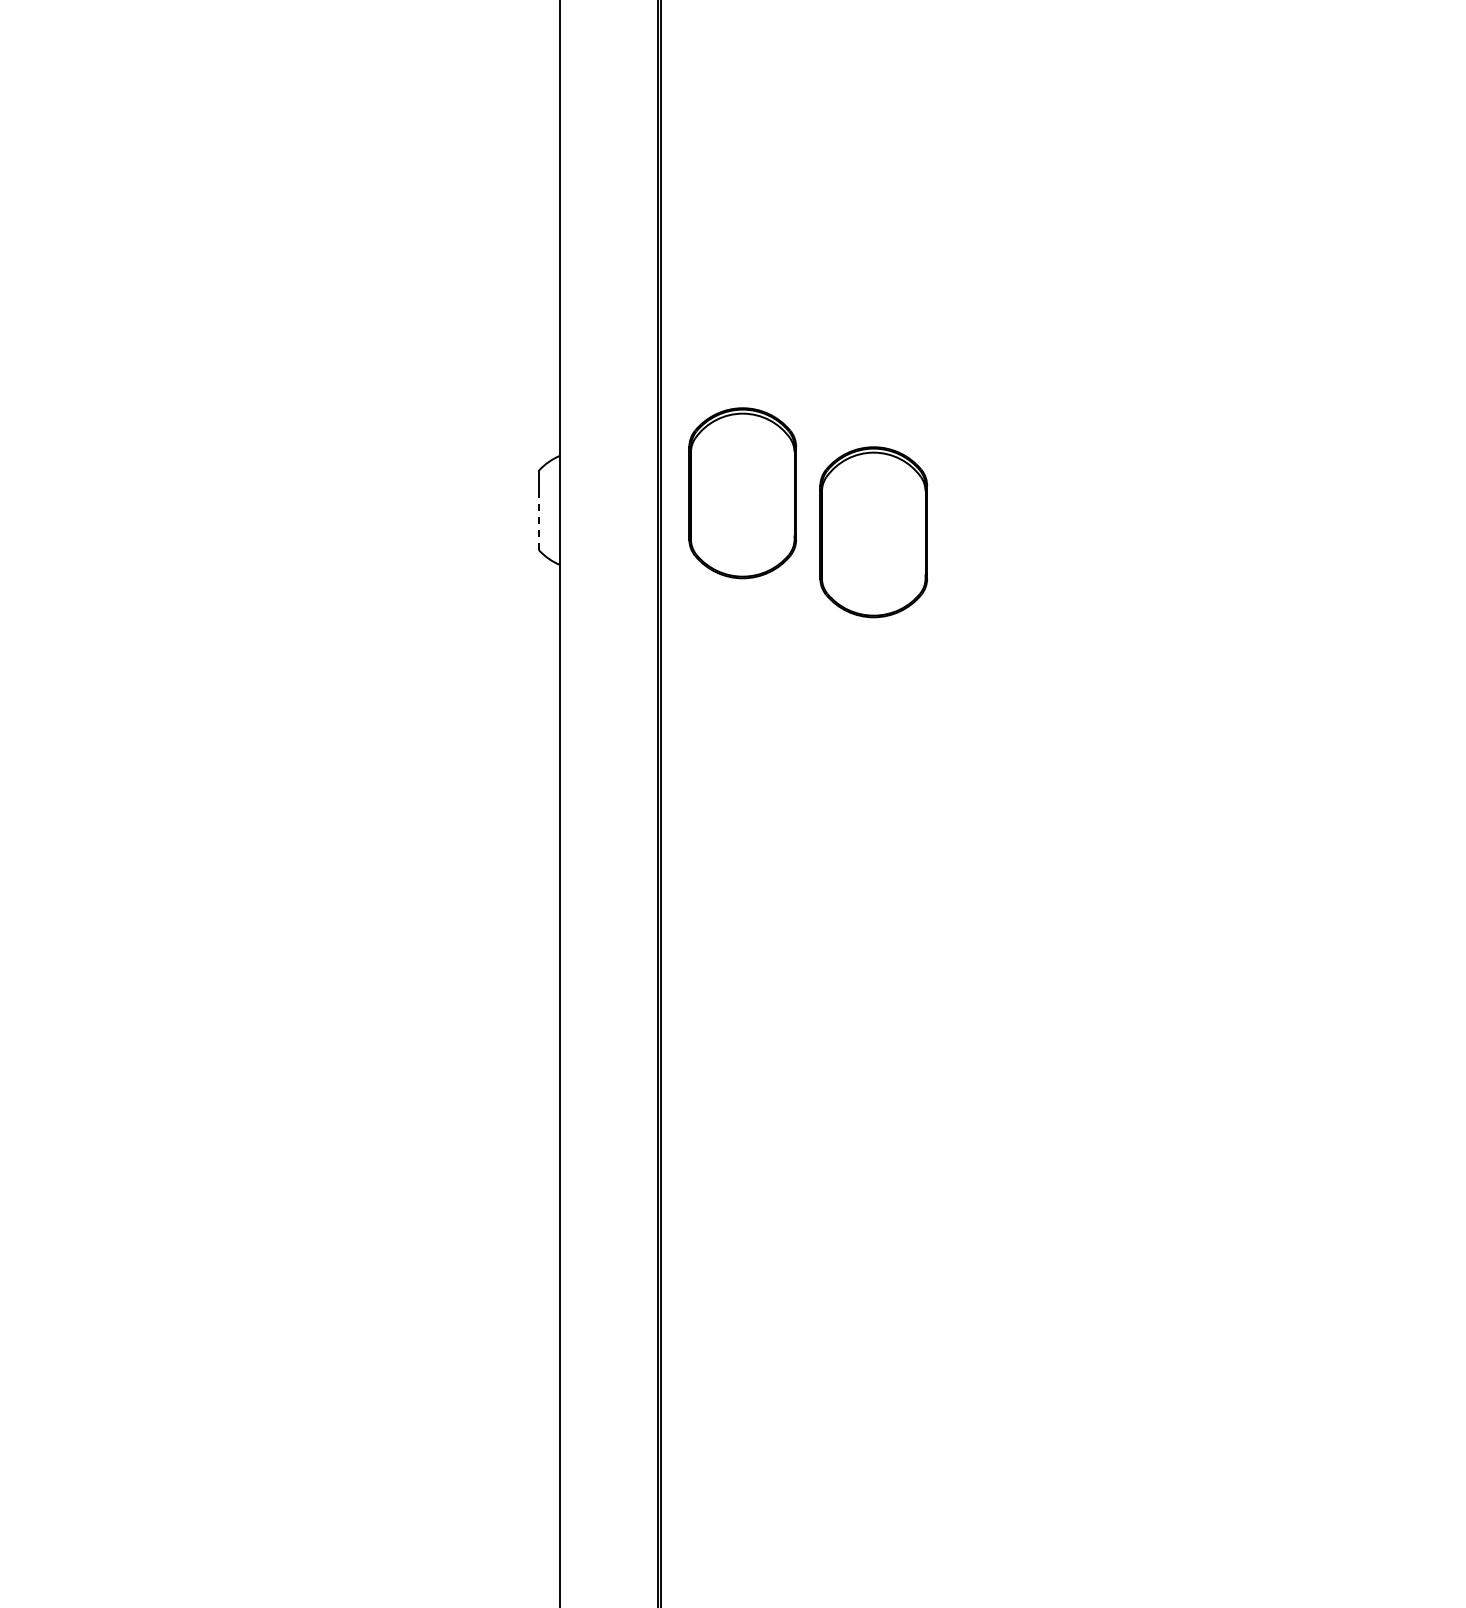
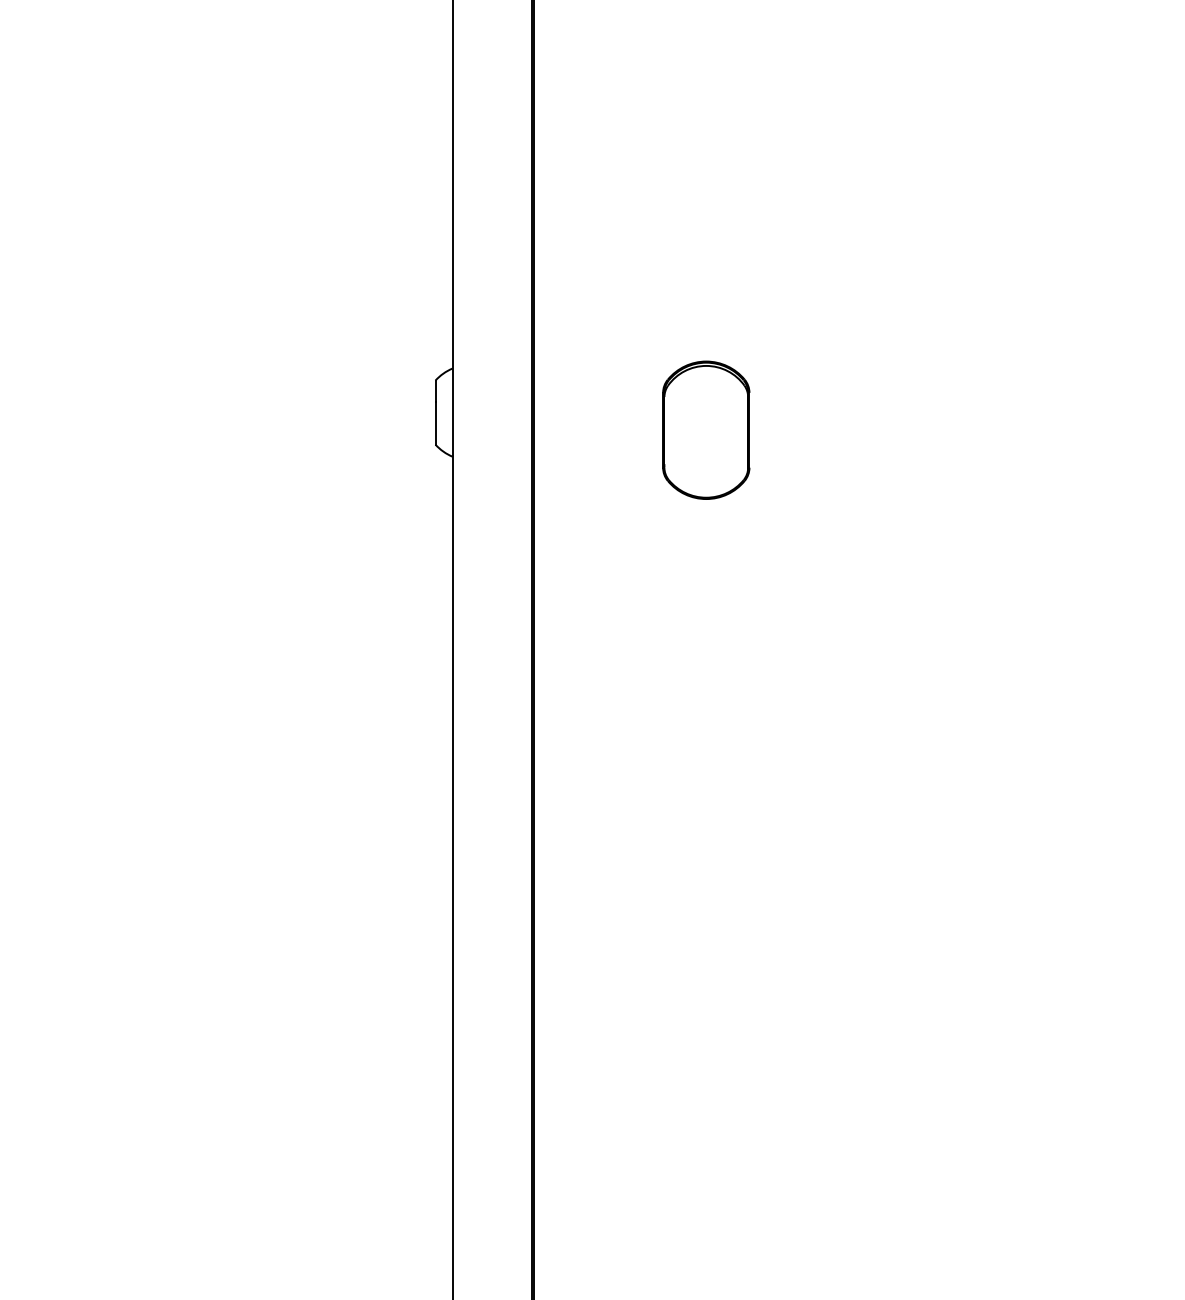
part: (742, 493) -> (600, 398), removed
line: (538, 523) -> (435, 423), dashed -> solid

